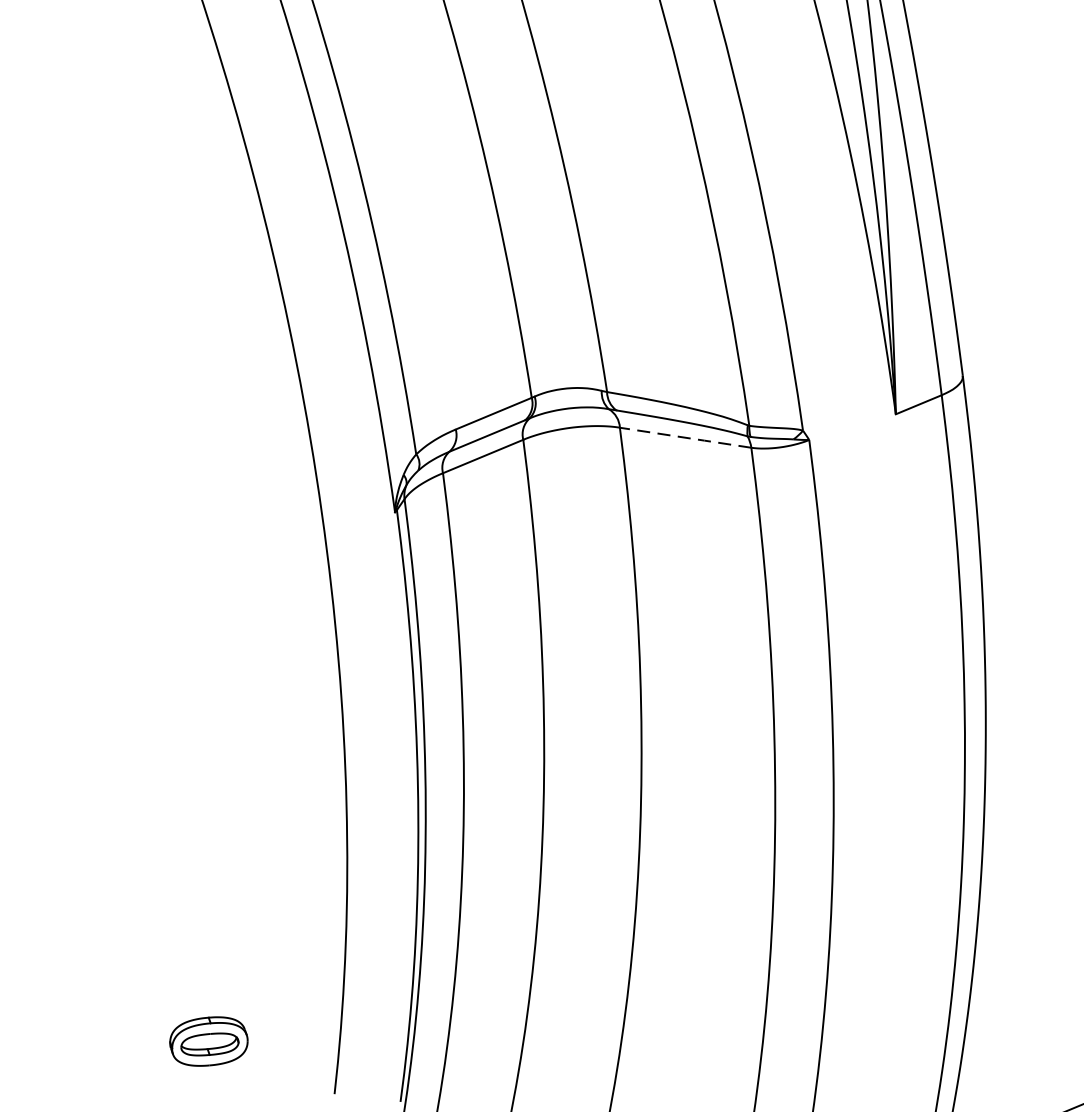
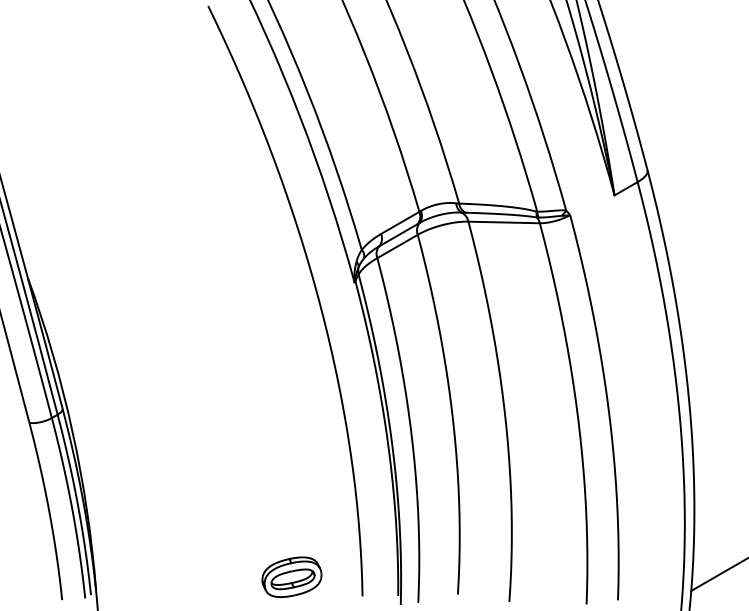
line: (686, 437) -> (504, 222), dashed -> solid
part: (208, 1040) -> (291, 576), size x1.43

